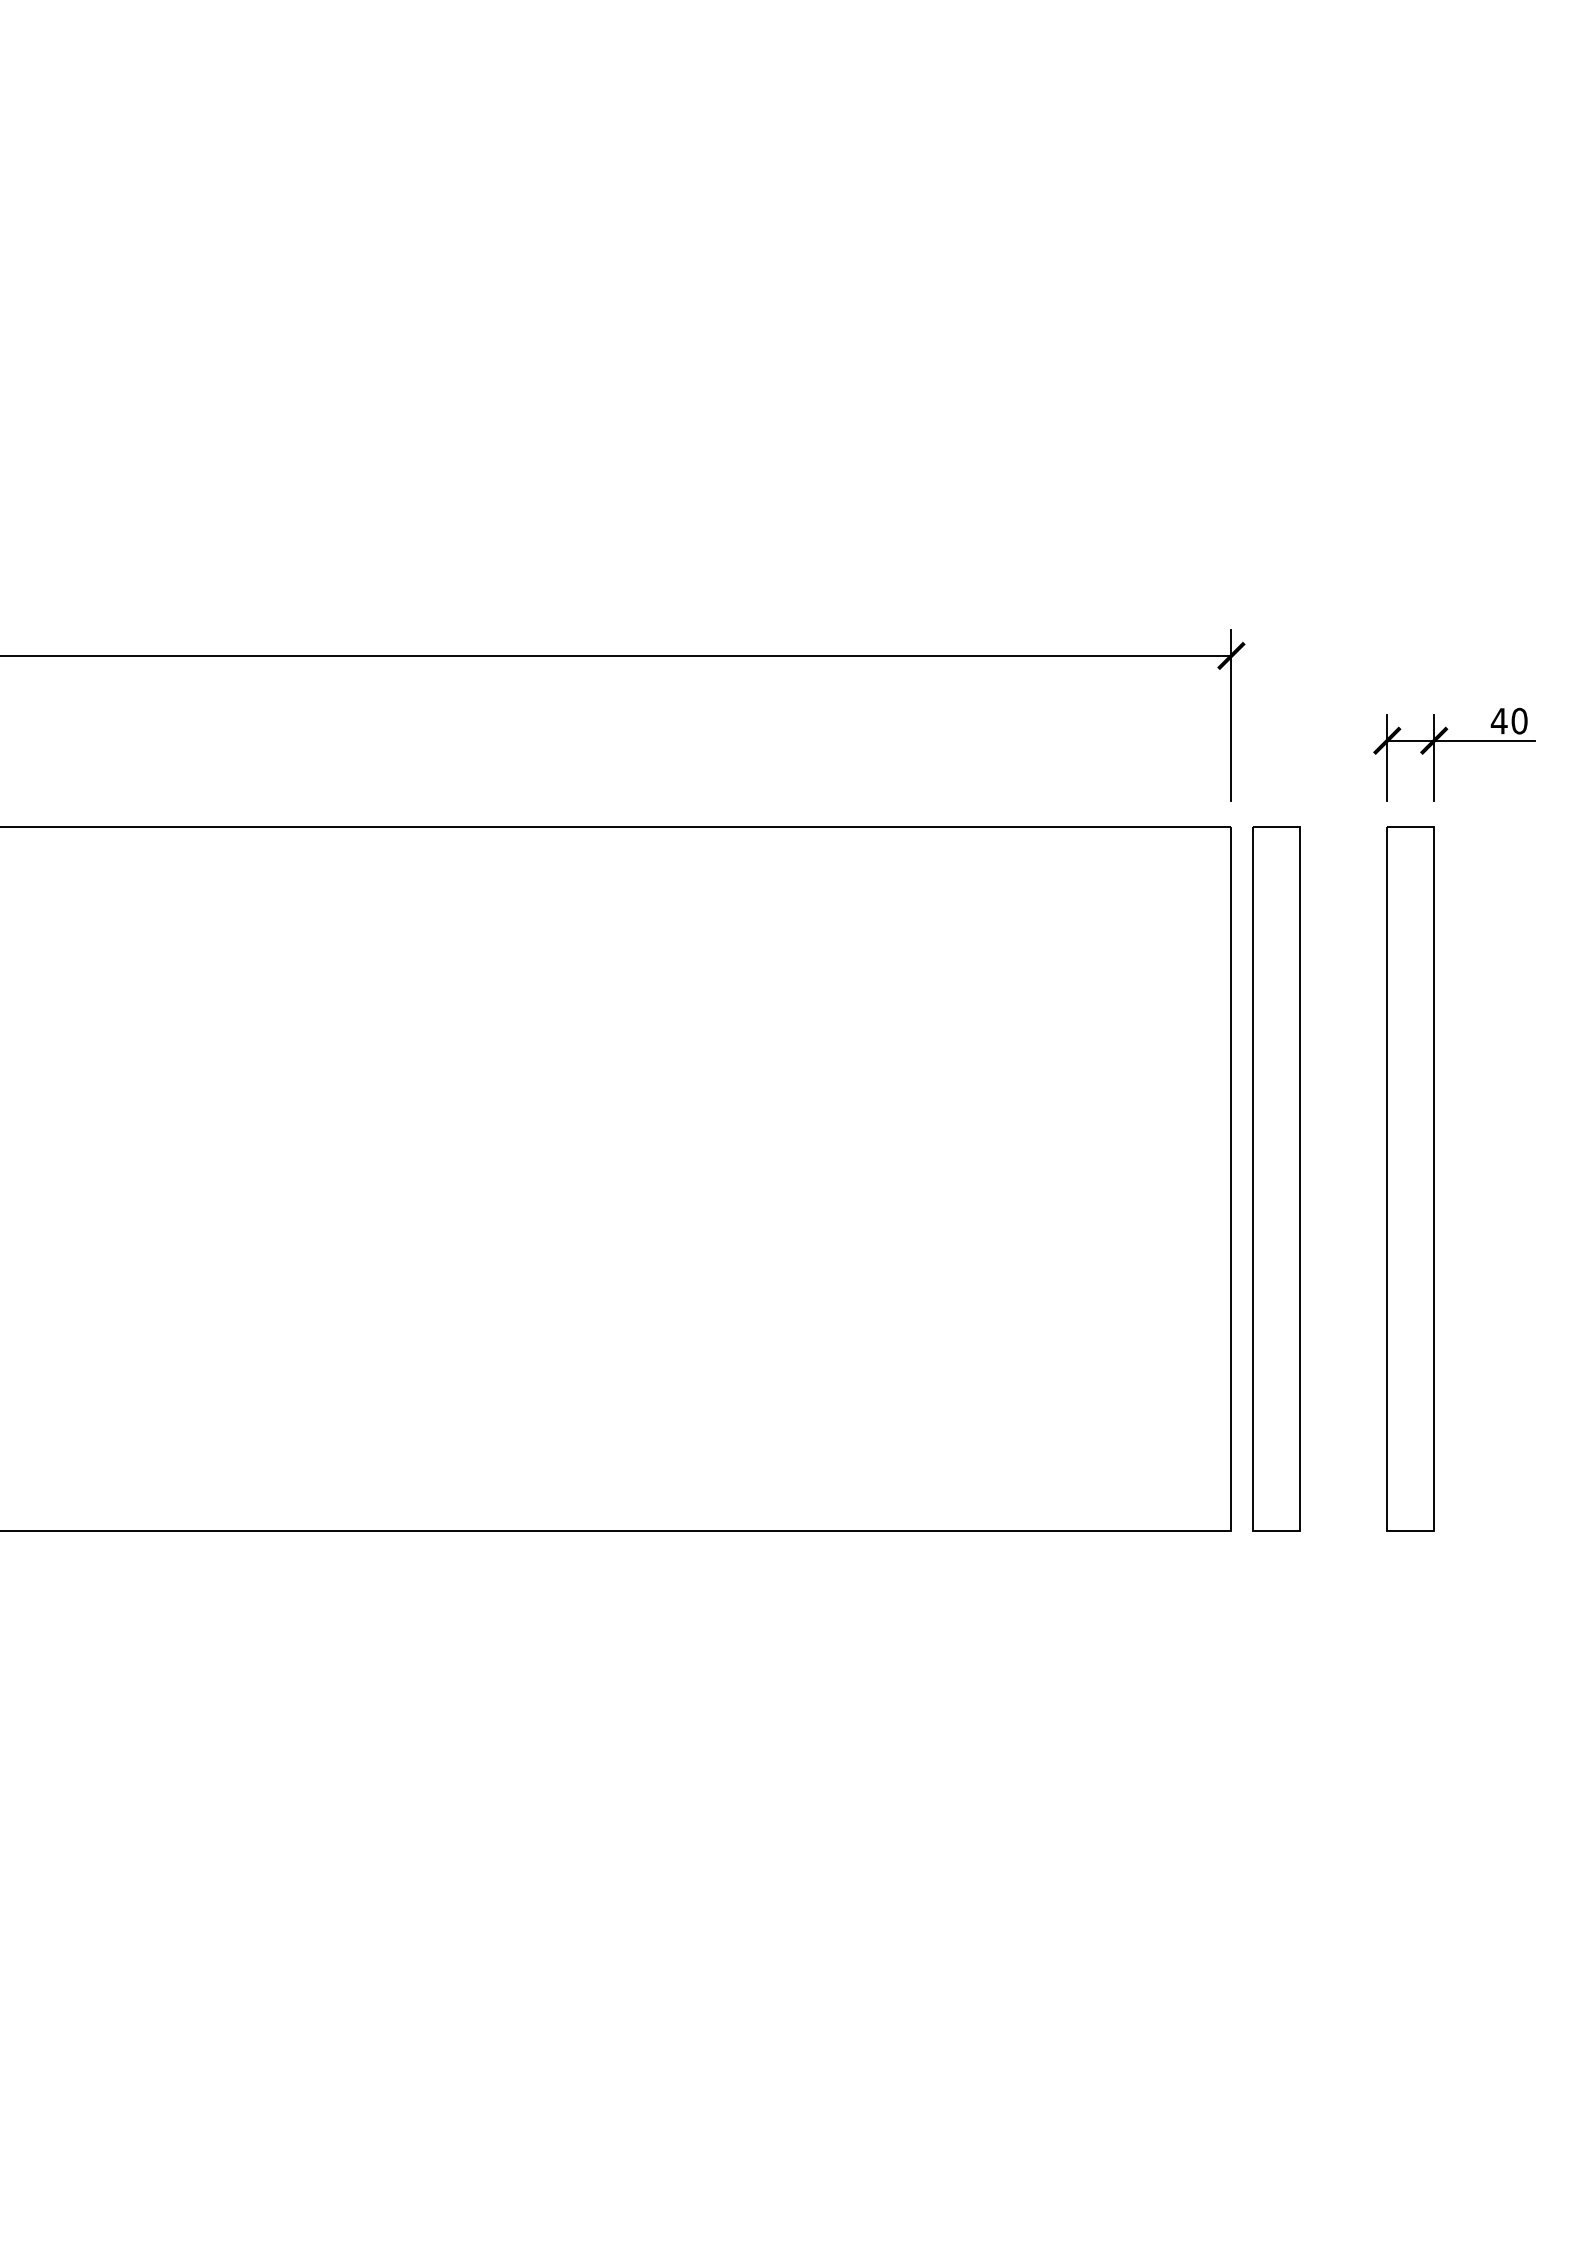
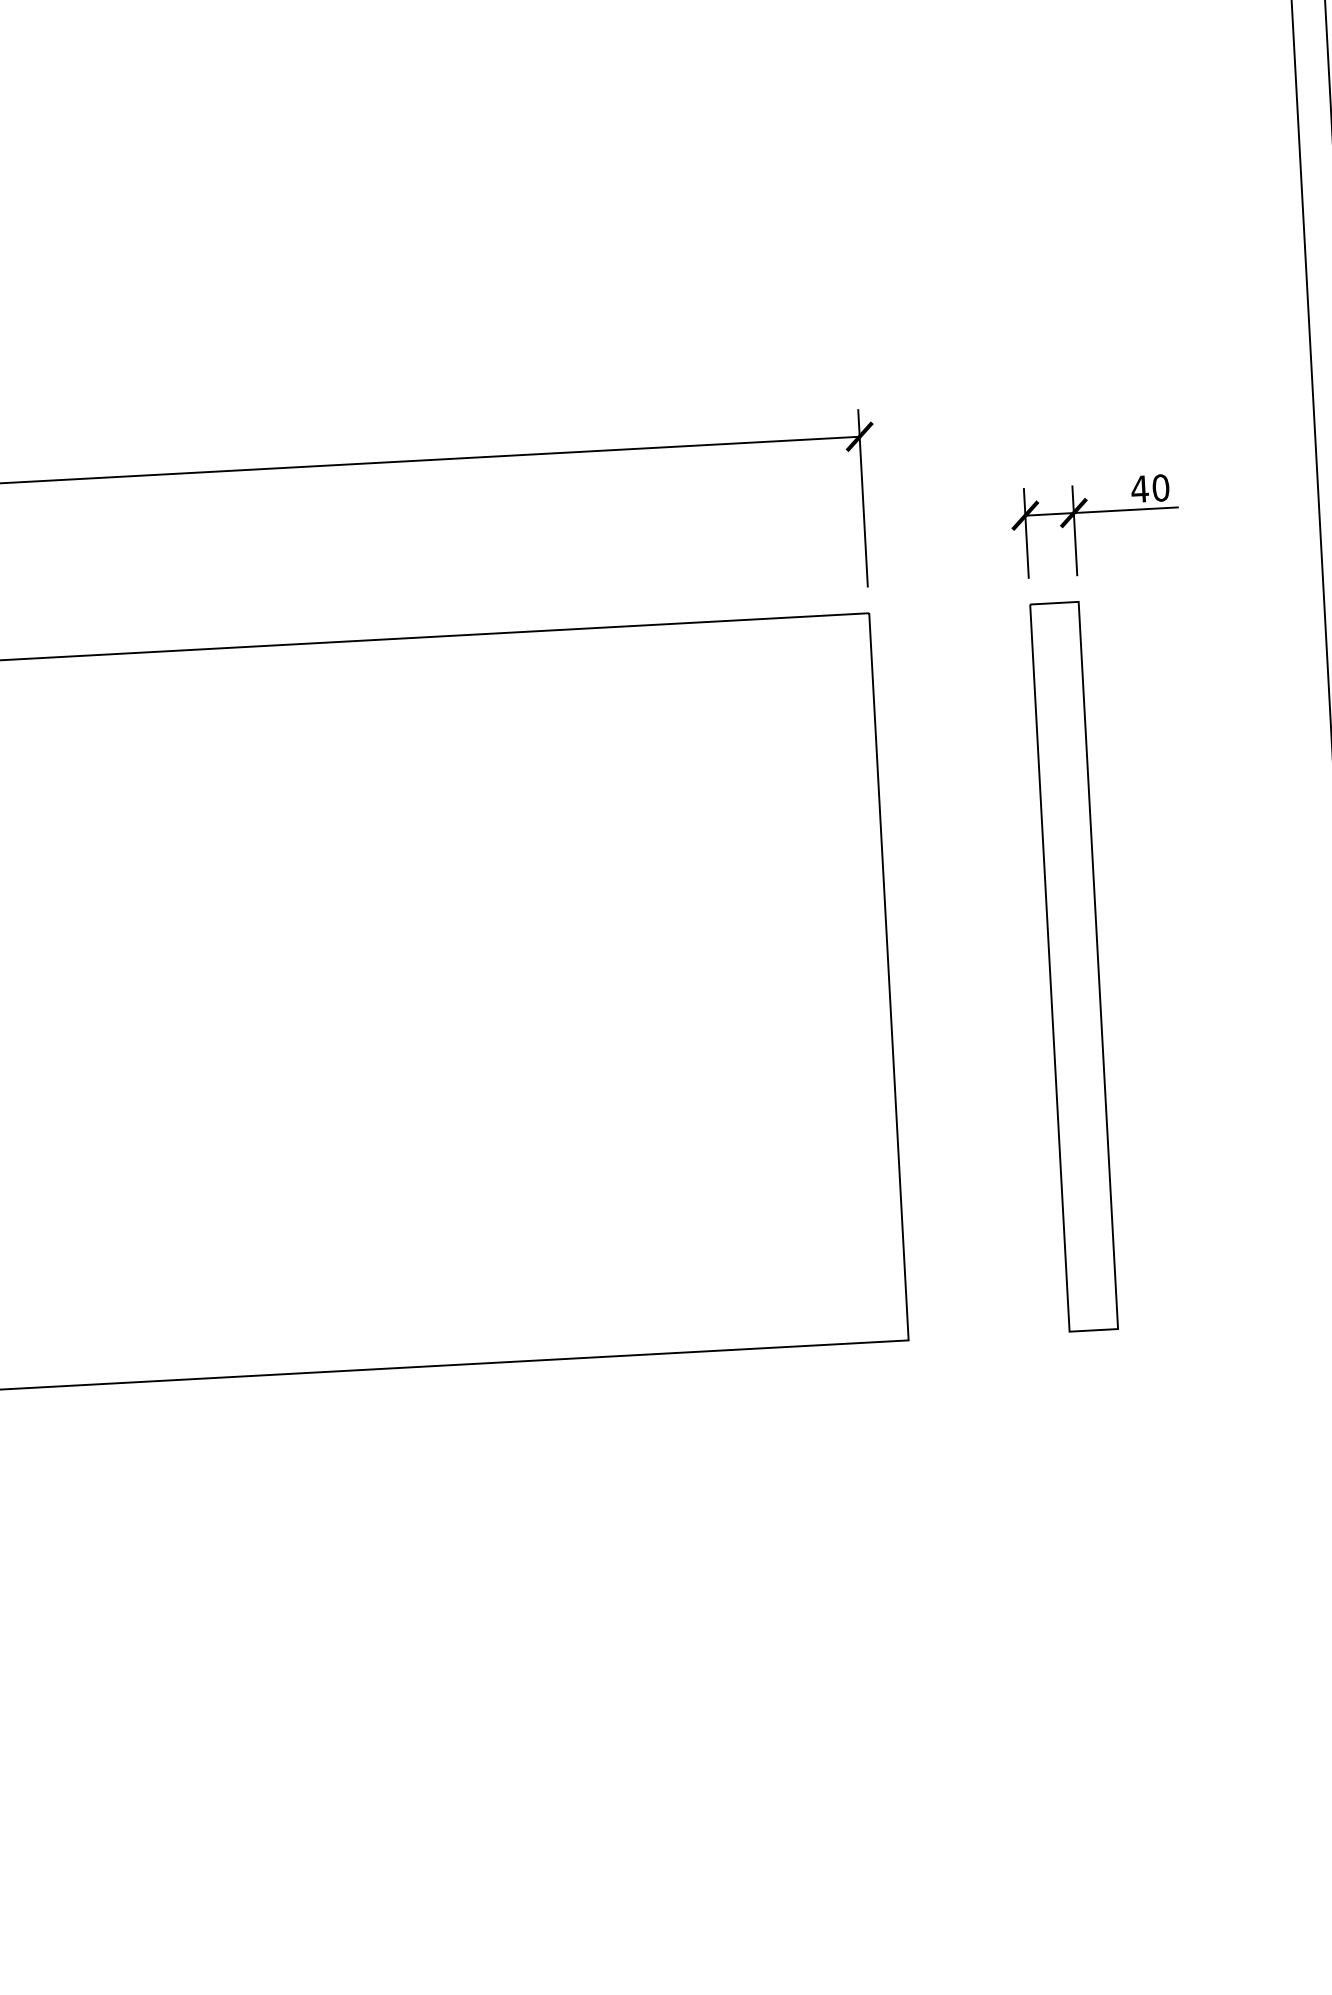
part: (1276, 1178) -> (935, 973), removed

